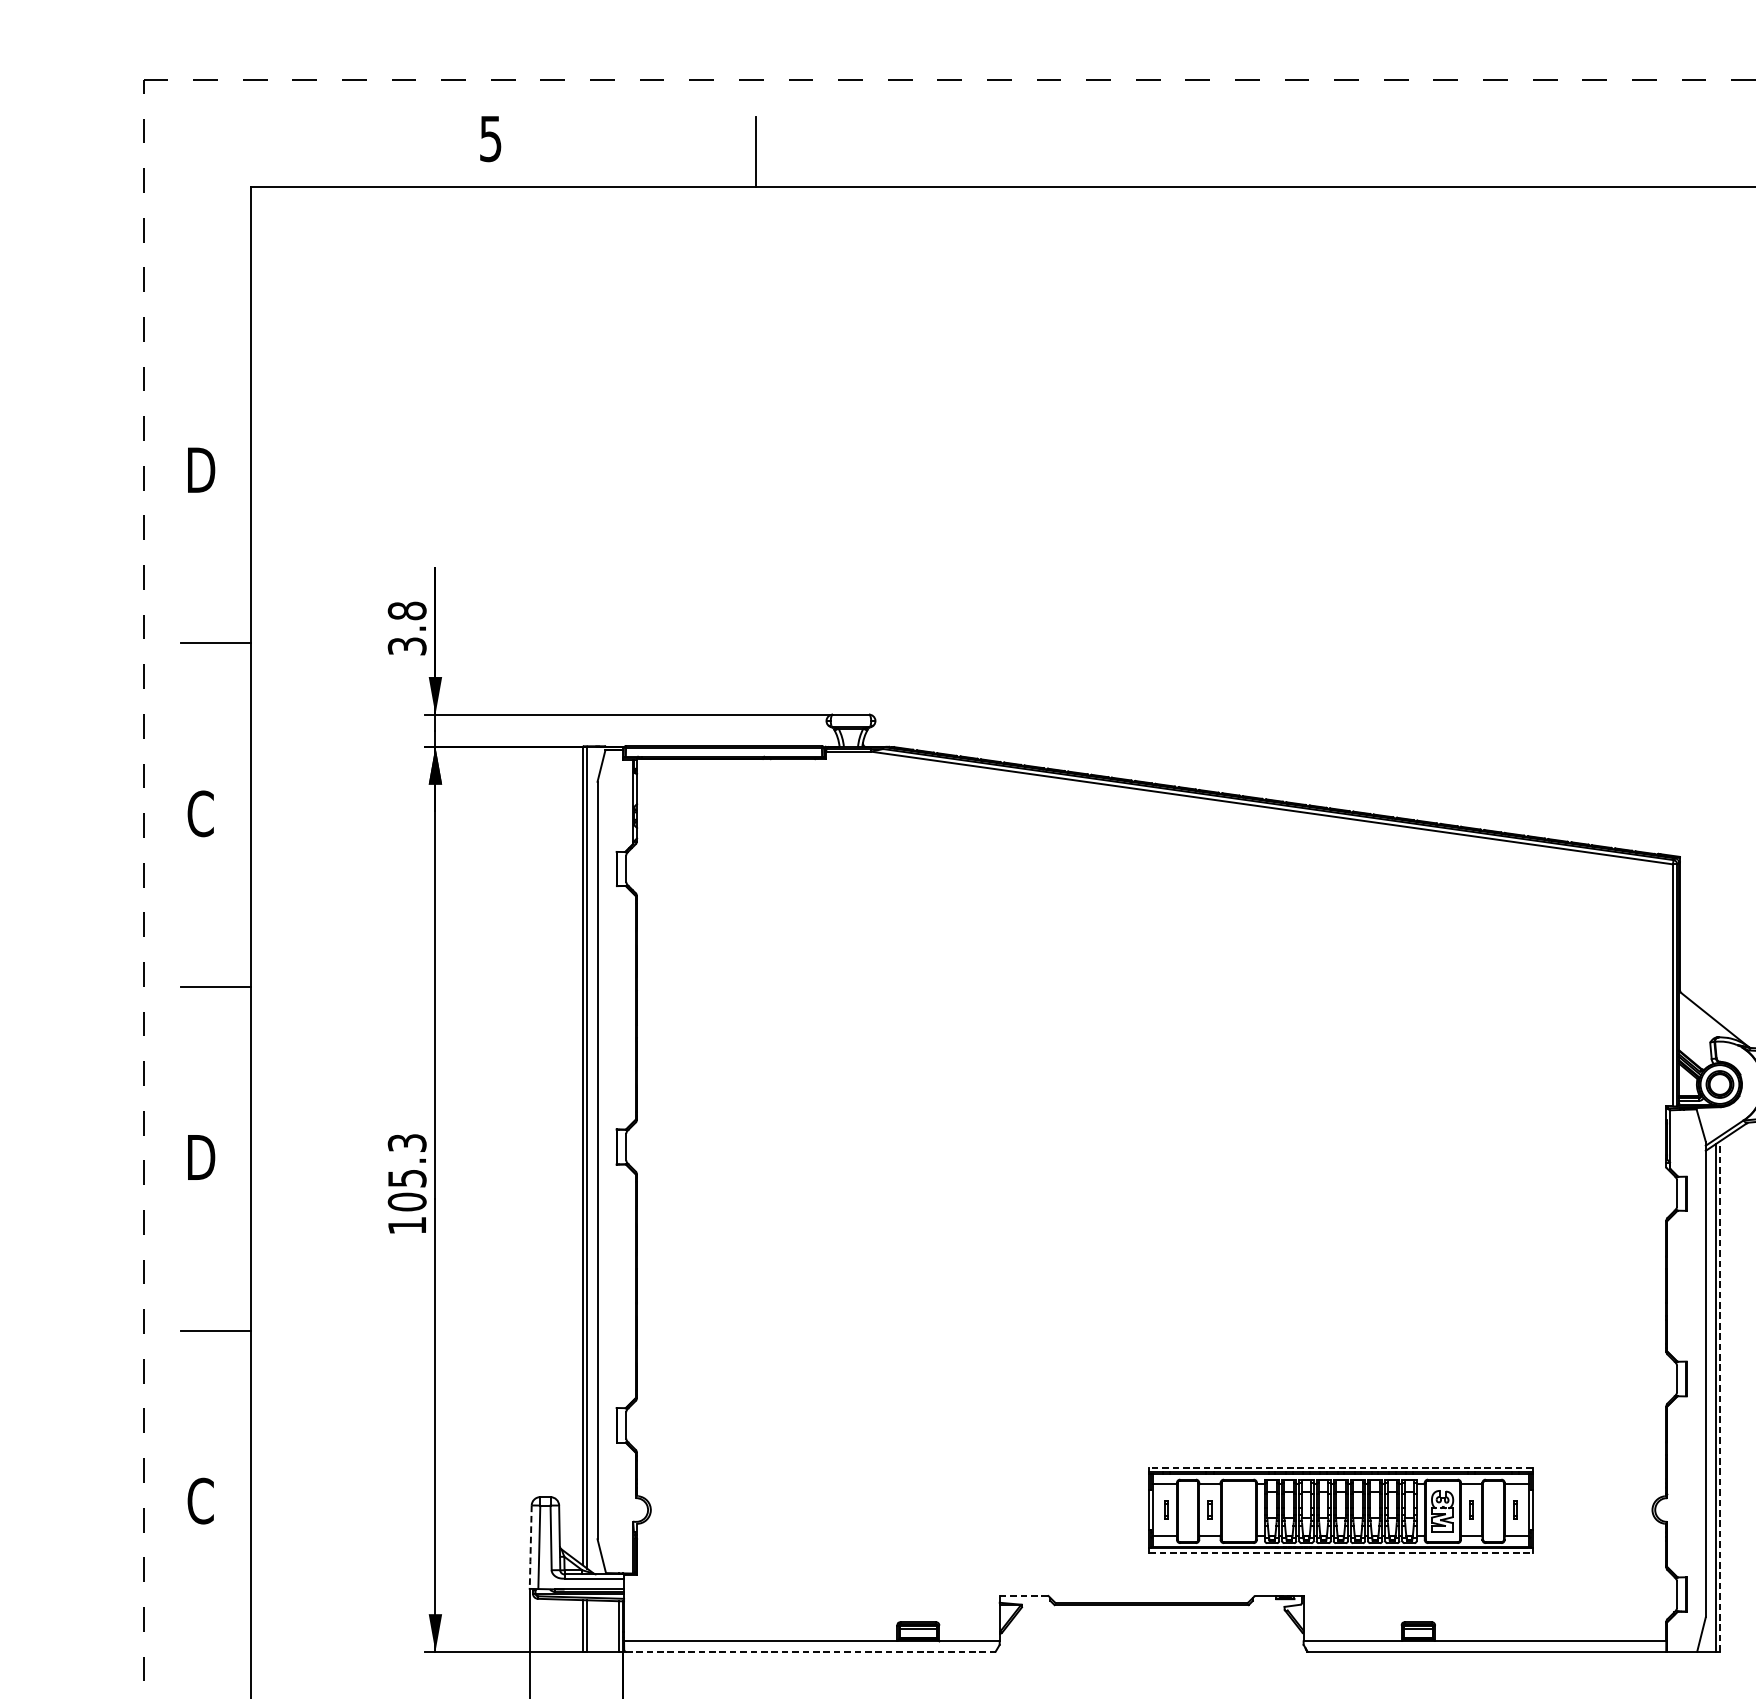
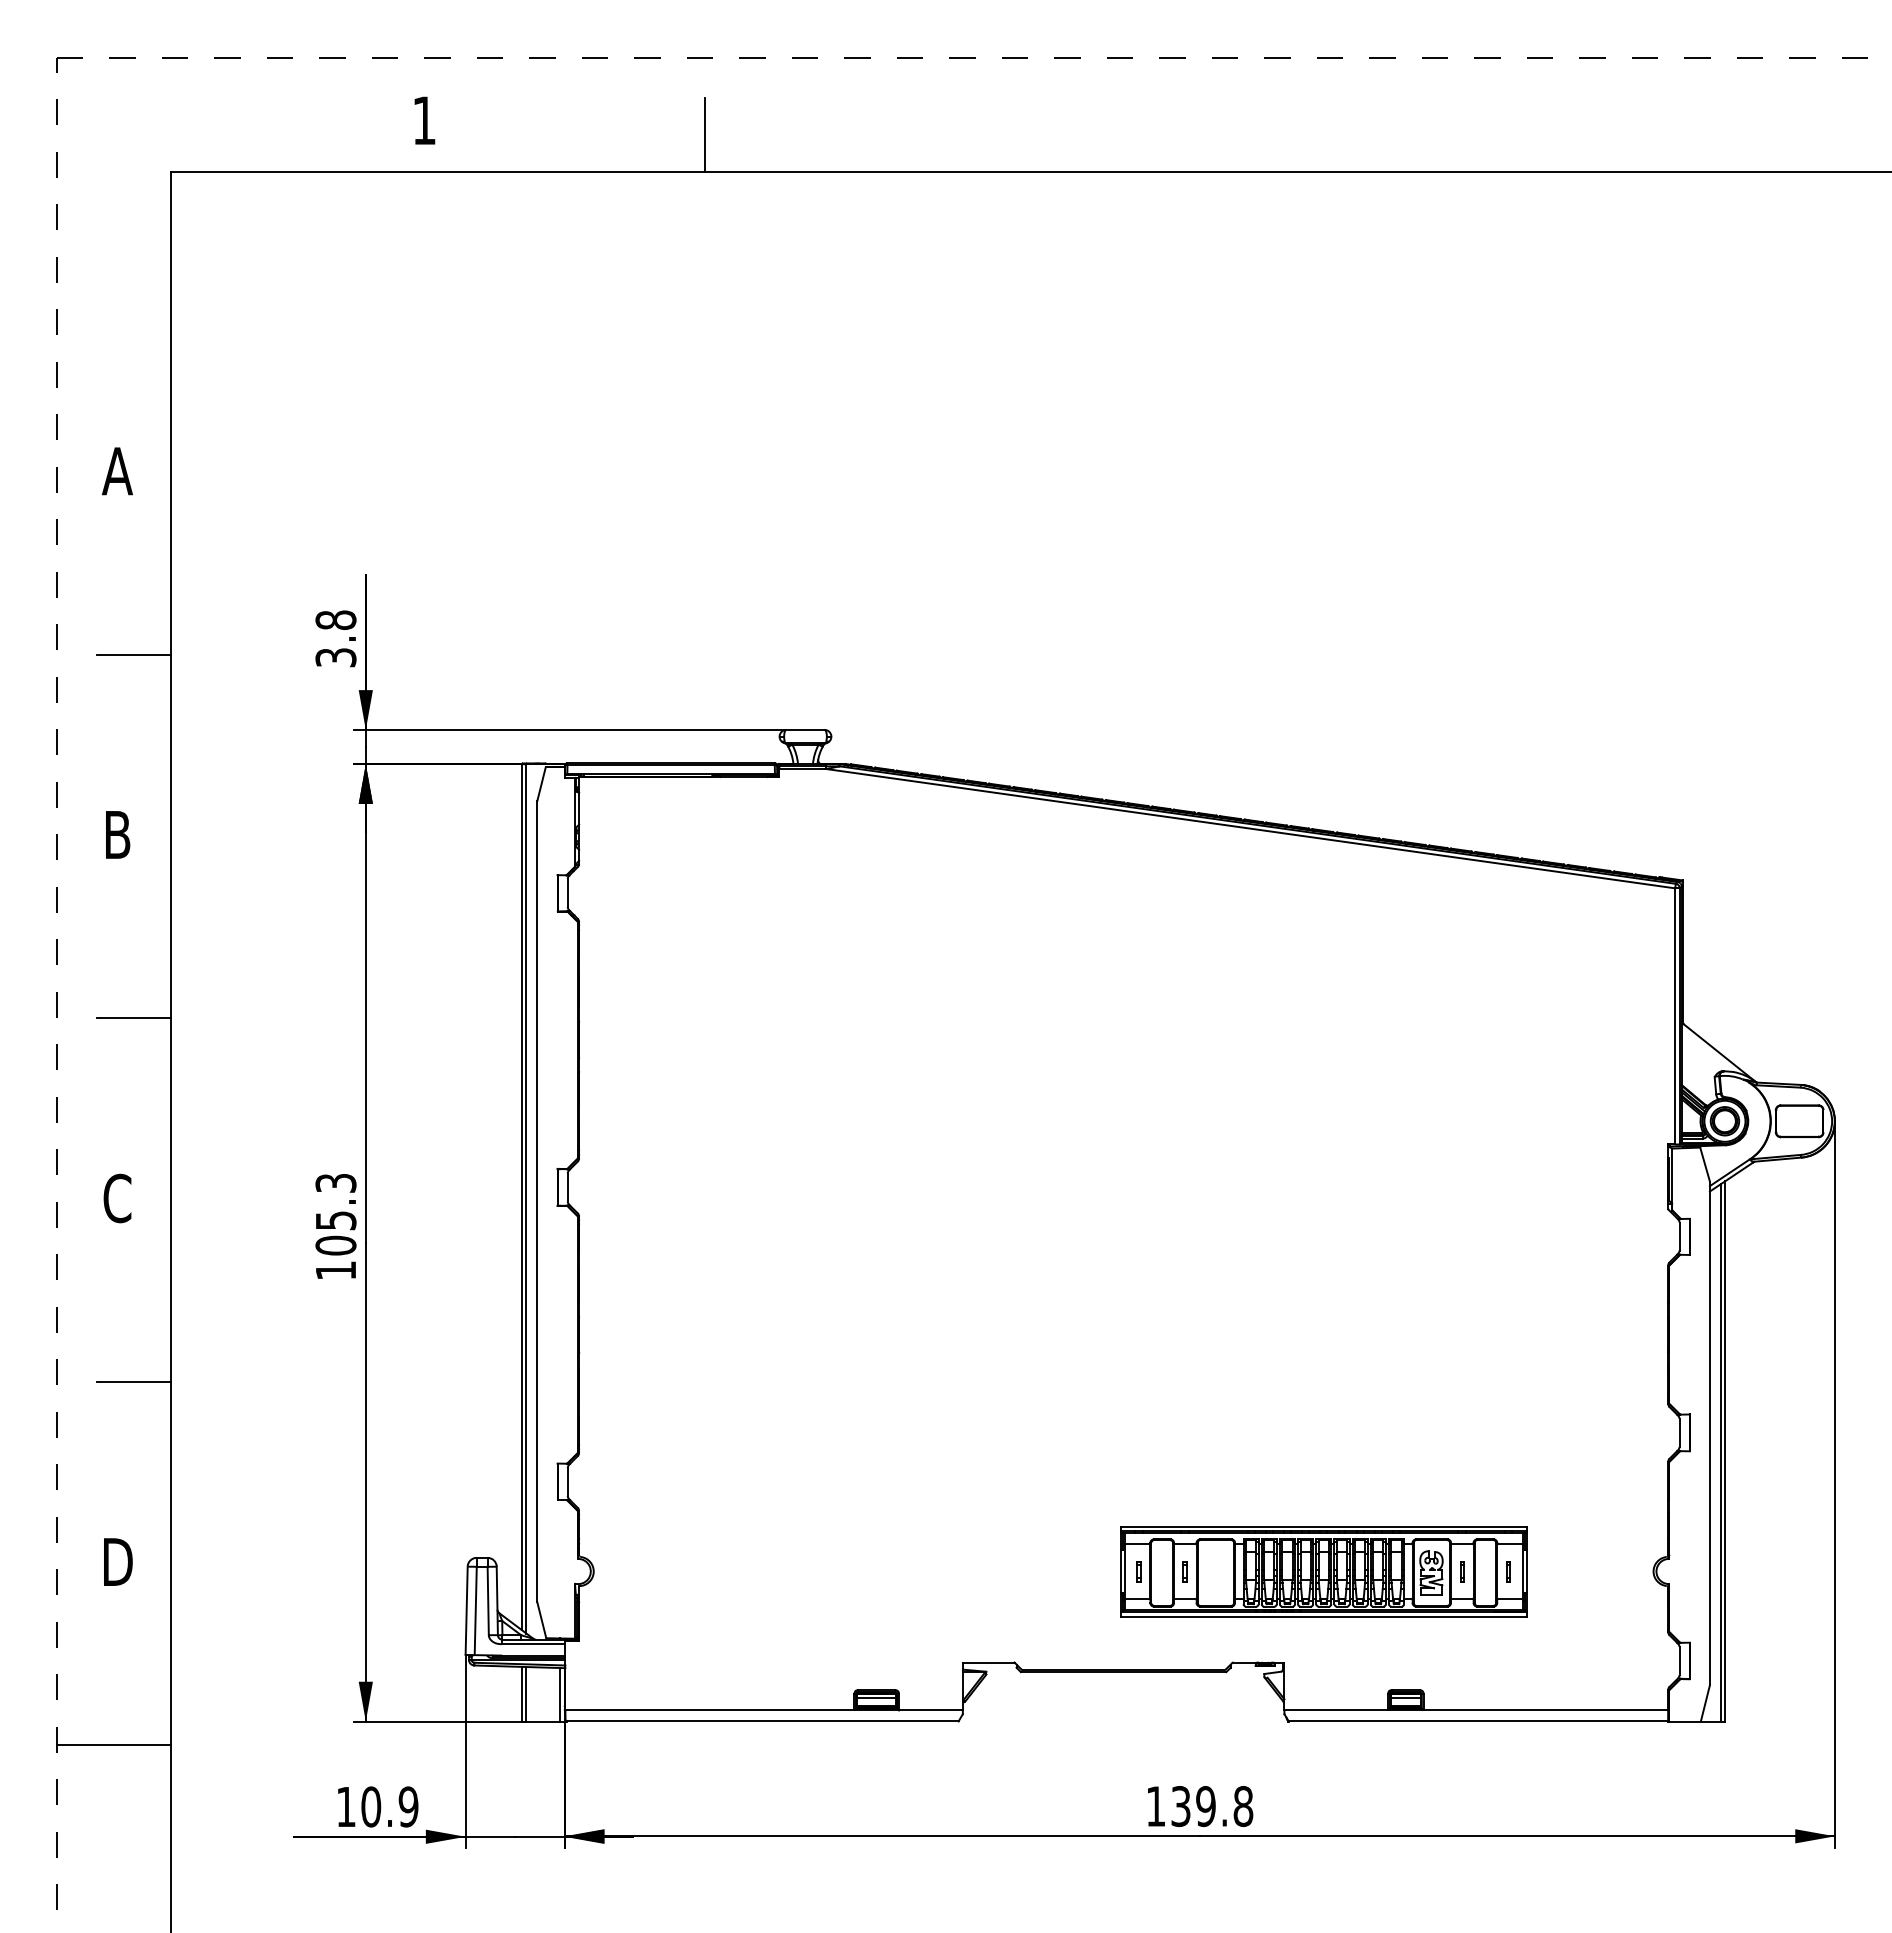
text: (490, 138) -> (424, 120), 5 -> 1
text: (200, 470) -> (117, 471), D -> A
text: (200, 813) -> (117, 834), C -> B
text: (200, 1157) -> (117, 1198), D -> C
line: (1720, 1395) -> (1725, 1450), dashed -> solid
line: (1340, 1467) -> (1323, 1526), dashed -> solid
text: (200, 1500) -> (117, 1561), C -> D
line: (530, 1546) -> (466, 1610), dashed -> solid
line: (1340, 1552) -> (1323, 1616), dashed -> solid
line: (1023, 1596) -> (988, 1662), dashed -> solid
line: (810, 1651) -> (762, 1721), dashed -> solid
line: (196, 1674) -> (113, 1745), added

